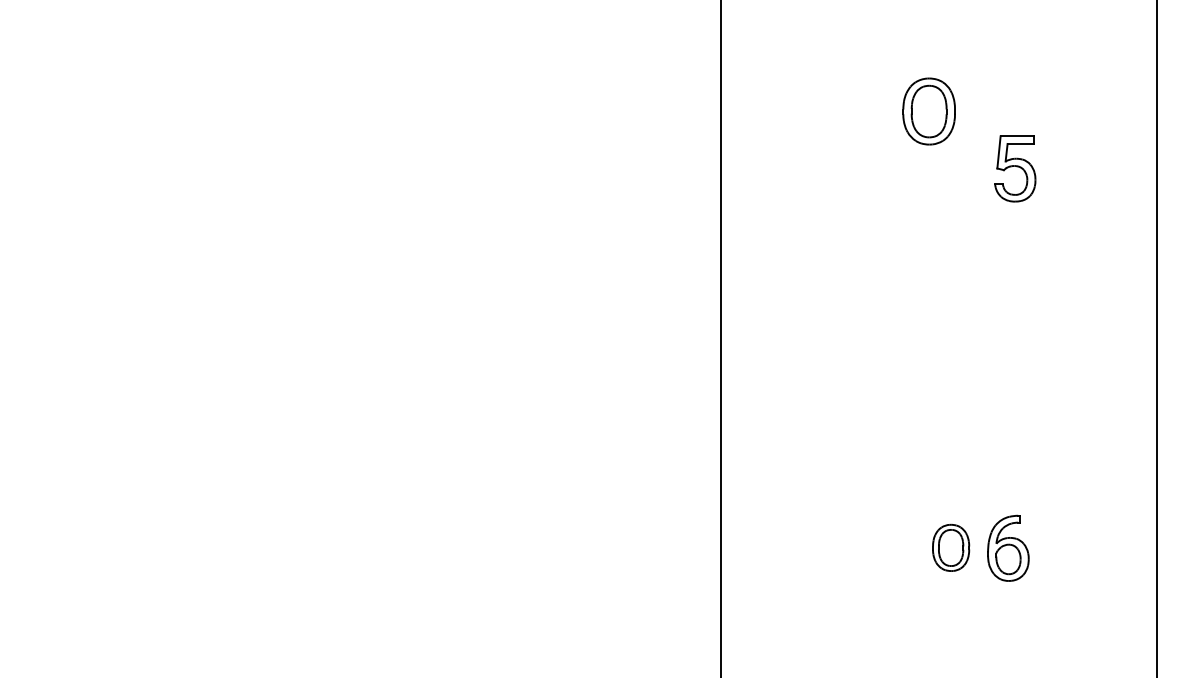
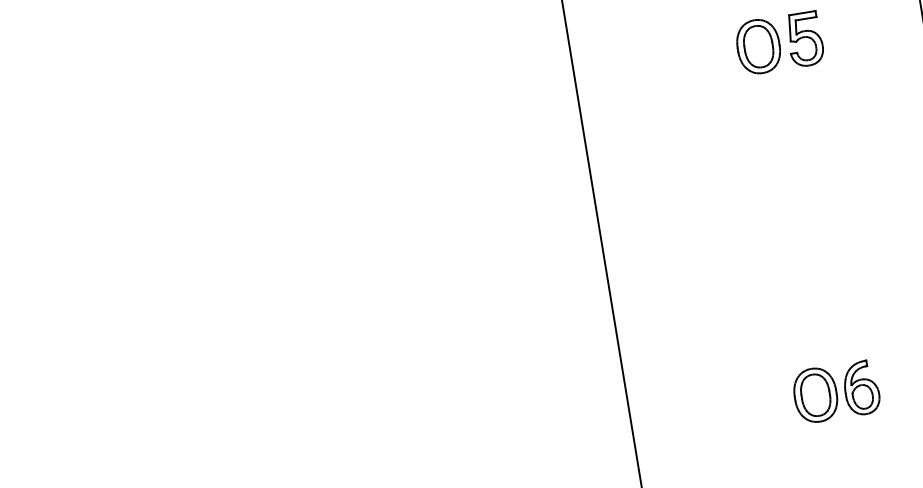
part: (928, 111) -> (758, 46), moved
part: (1015, 168) -> (805, 39), moved
part: (950, 547) -> (815, 395), size x1.43

